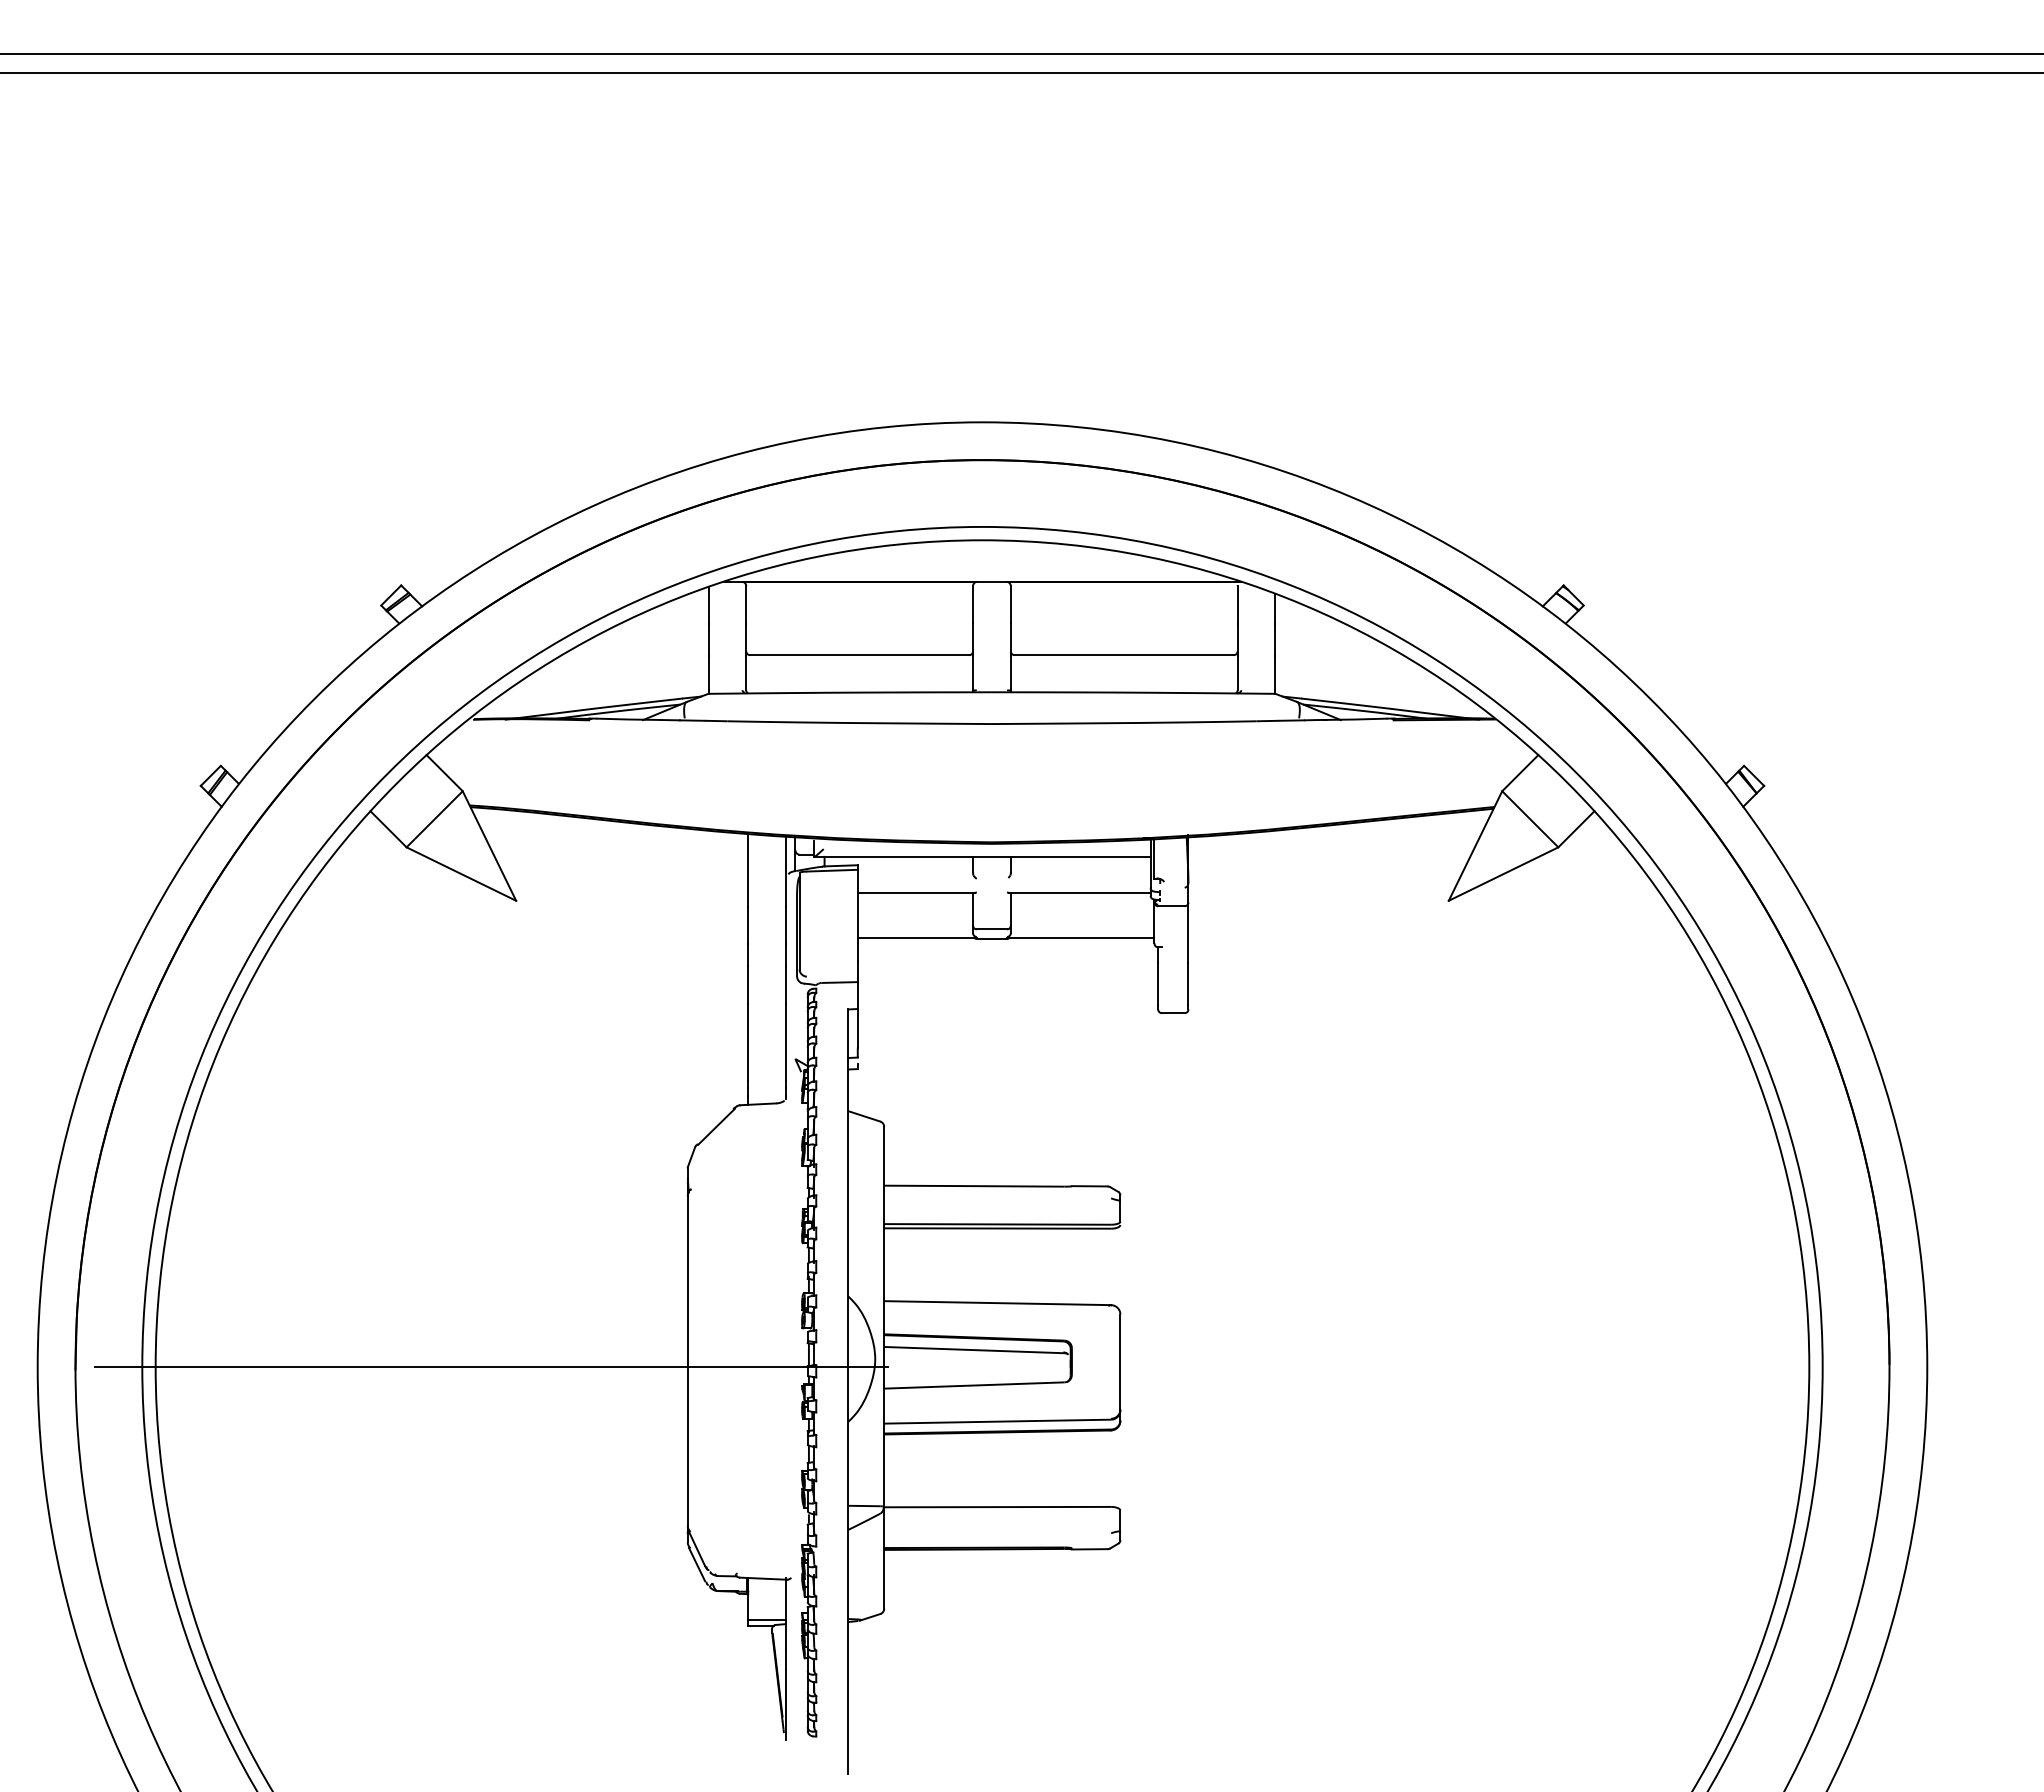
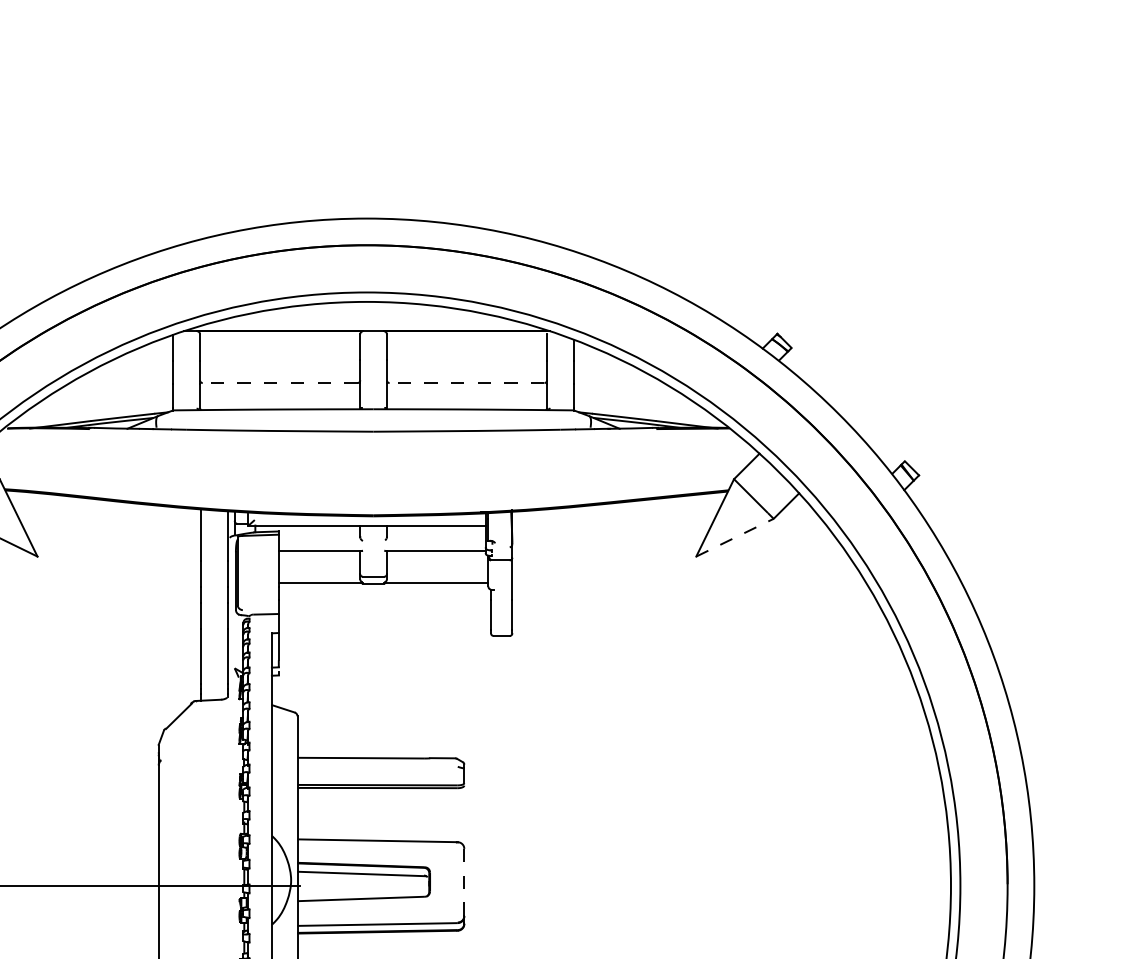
line: (859, 655) -> (280, 383), solid -> dashed
line: (1124, 655) -> (467, 383), solid -> dashed
line: (1503, 874) -> (734, 537), solid -> dashed
line: (1120, 1362) -> (464, 882), solid -> dashed

